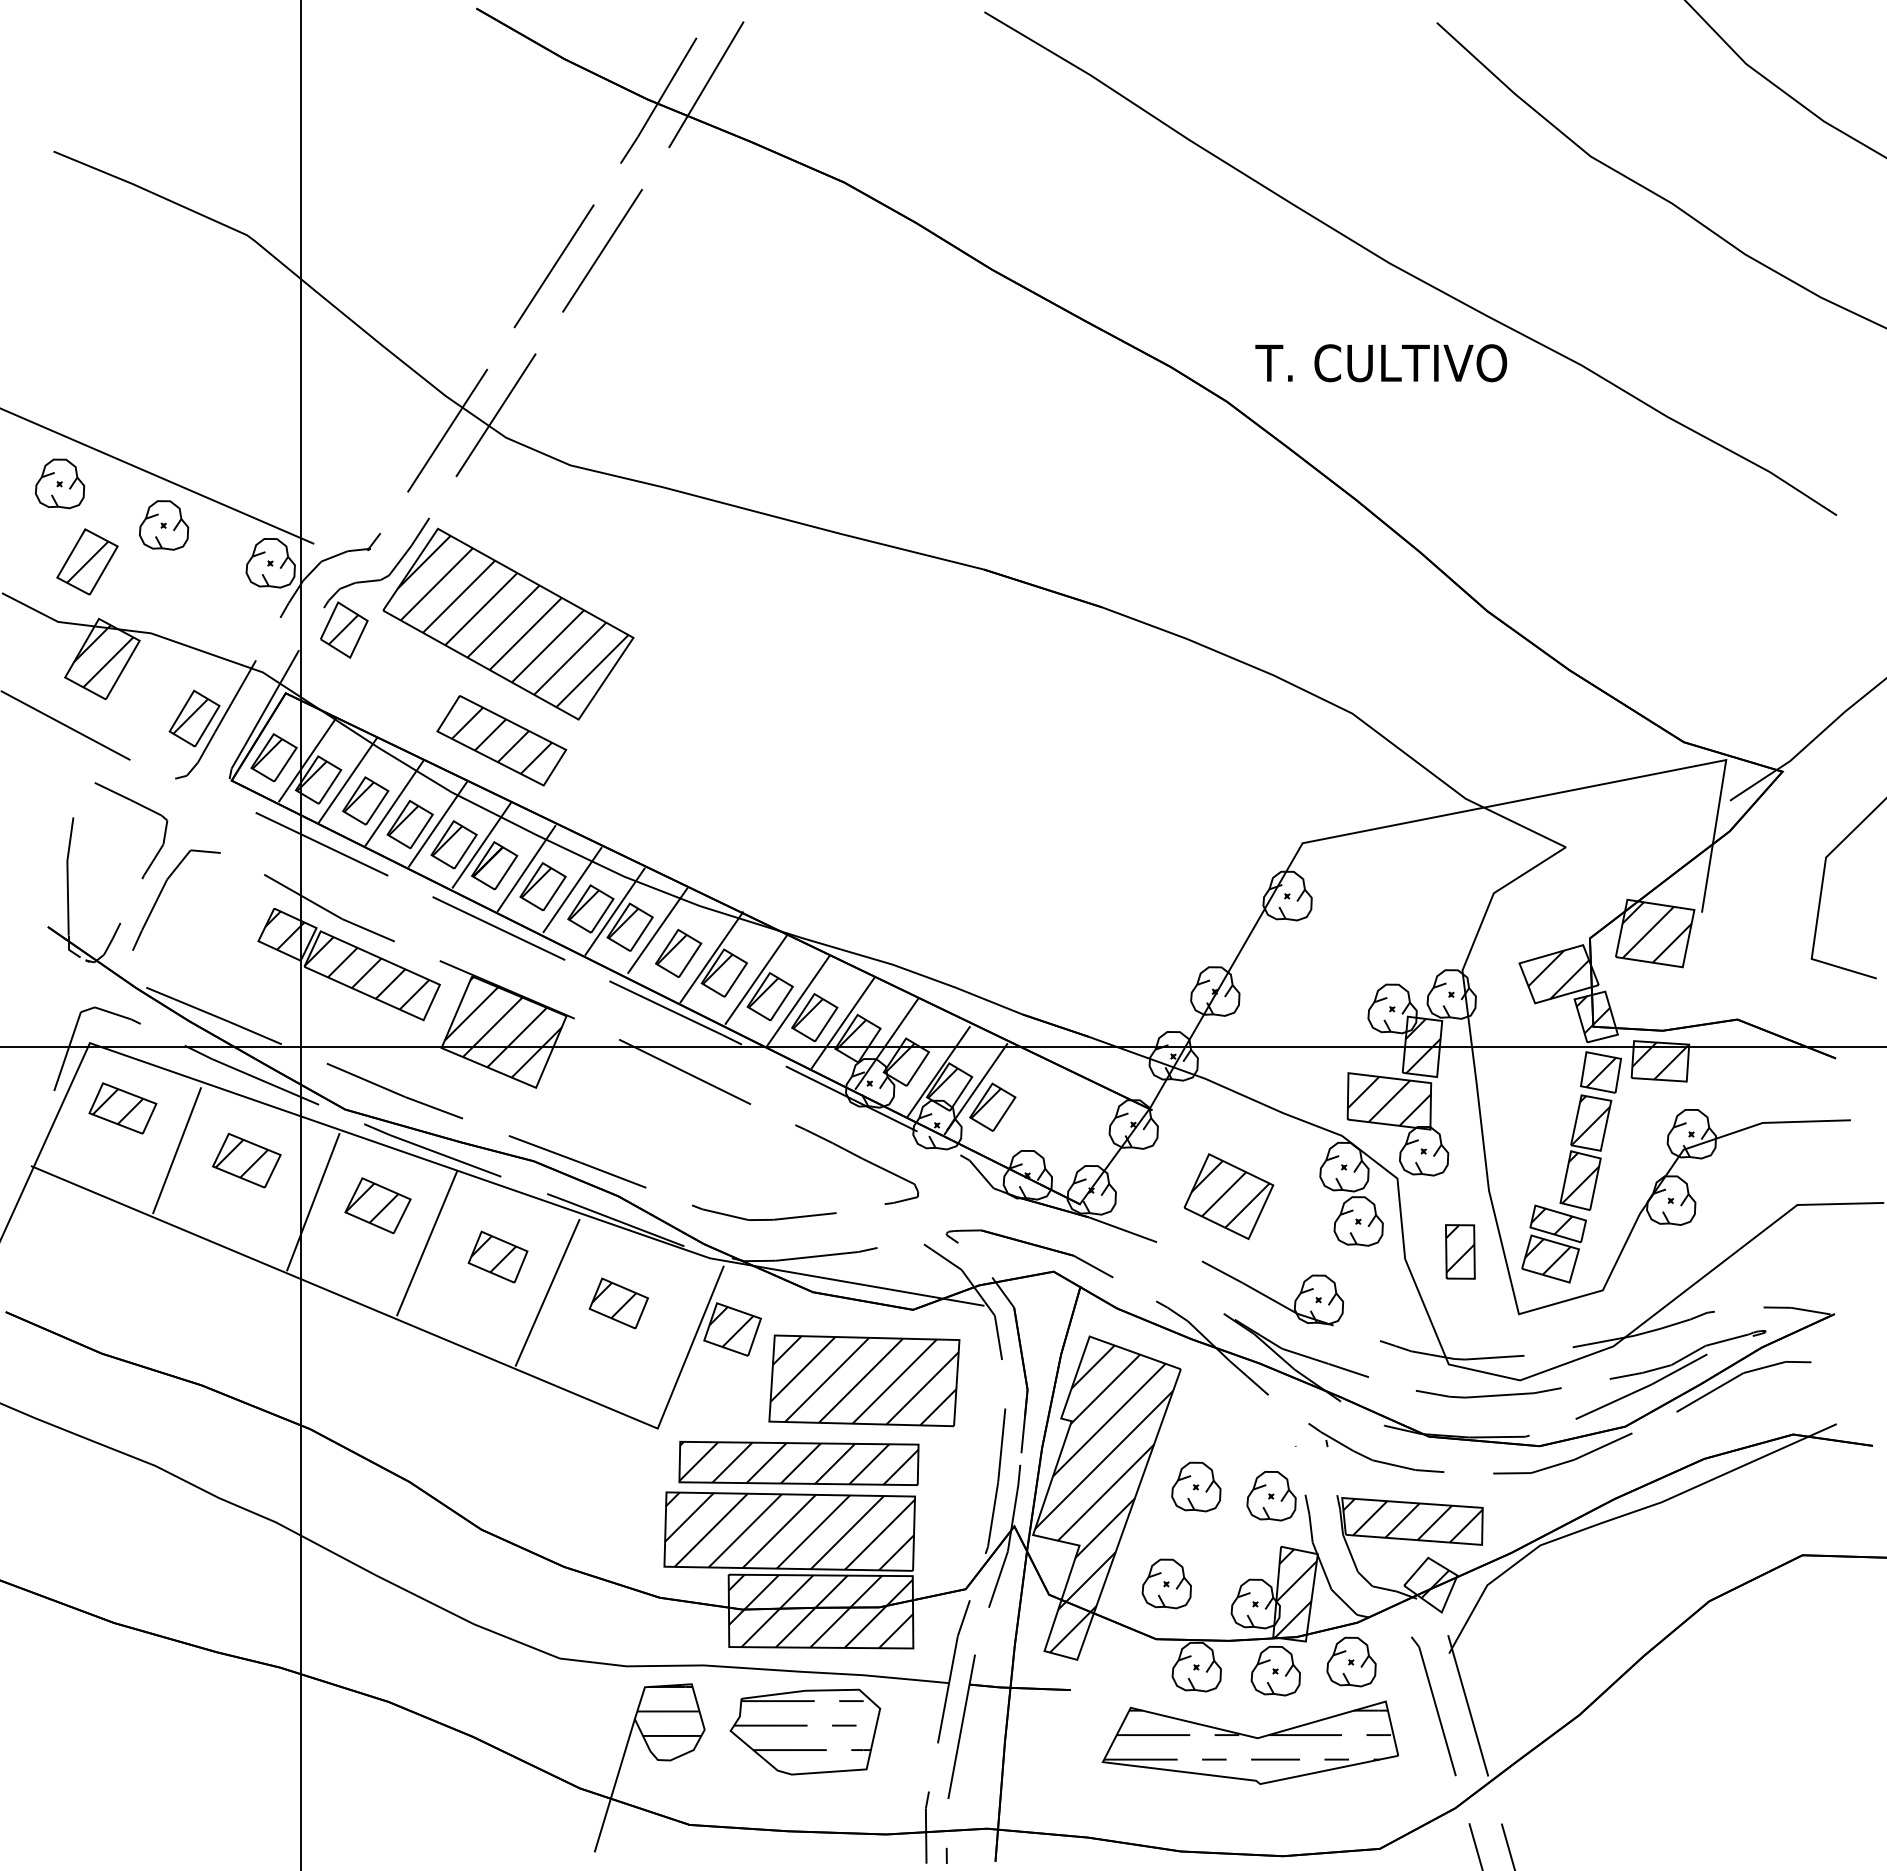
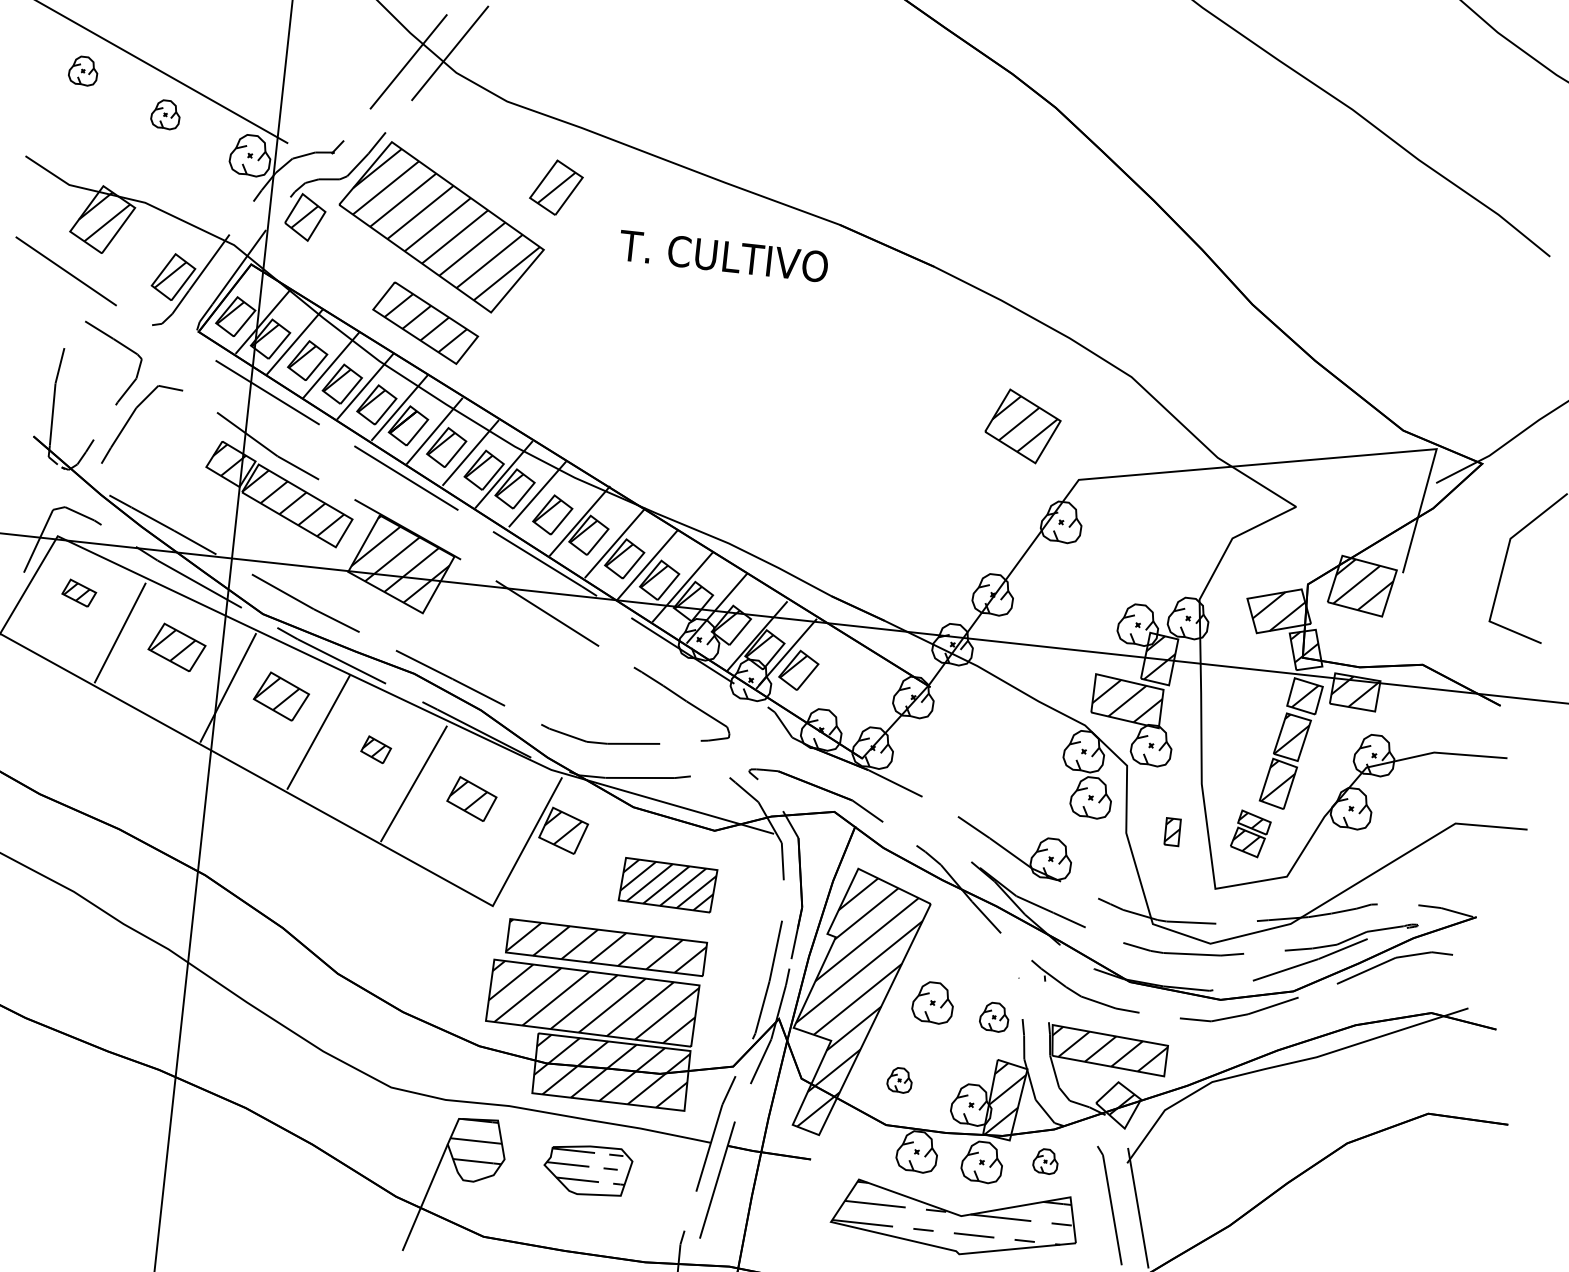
text: (1381, 363) -> (723, 256), moved
part: (60, 483) -> (83, 70), size x0.7
part: (164, 525) -> (165, 114), size x0.7
part: (87, 561) -> (556, 187), moved
part: (122, 1108) -> (78, 593), size x0.6
part: (1228, 1196) -> (1022, 426), moved
part: (1553, 1243) -> (1250, 833), size x0.7
part: (1460, 1251) -> (1172, 831), size x0.6
part: (497, 1256) -> (375, 749), size x0.6
part: (864, 1380) -> (668, 884), size x0.6
part: (1271, 1496) -> (994, 1017), size x0.7
part: (1166, 1583) -> (899, 1079), size x0.6
part: (1351, 1661) -> (1045, 1161), size x0.6
part: (805, 1731) -> (587, 1169), size x0.7

